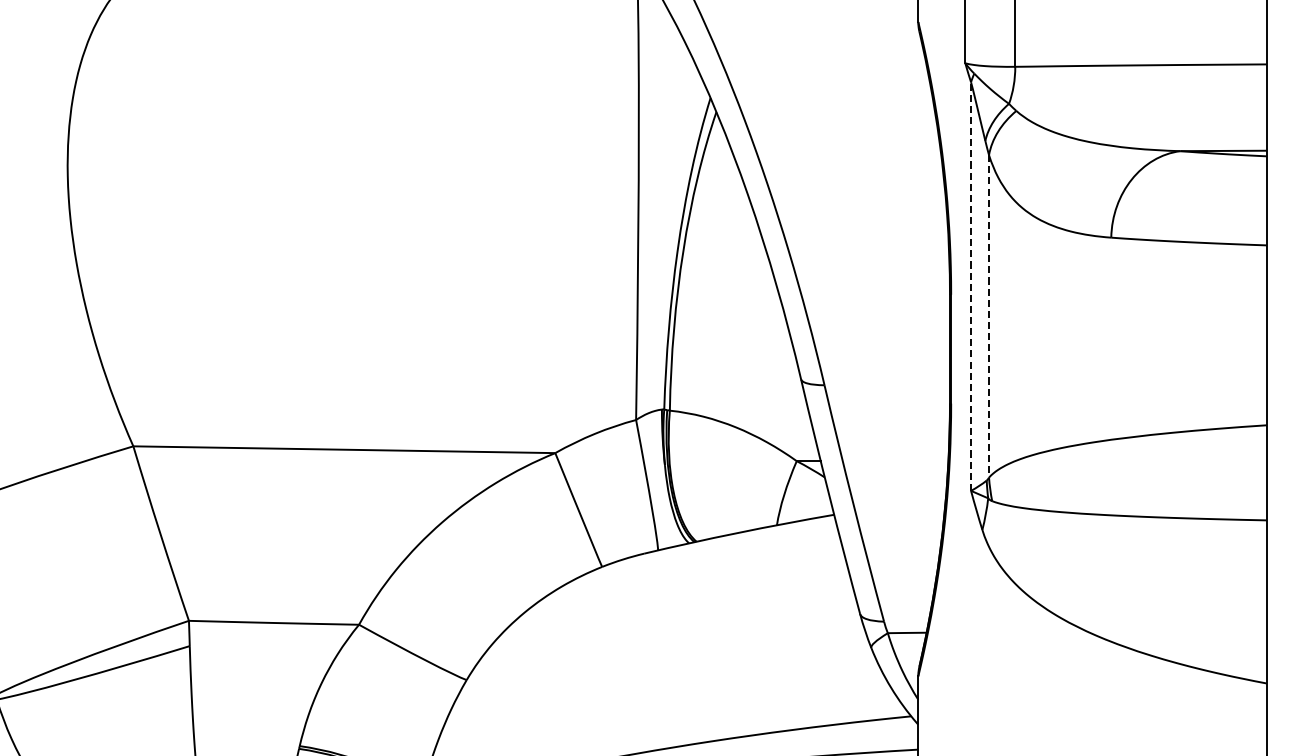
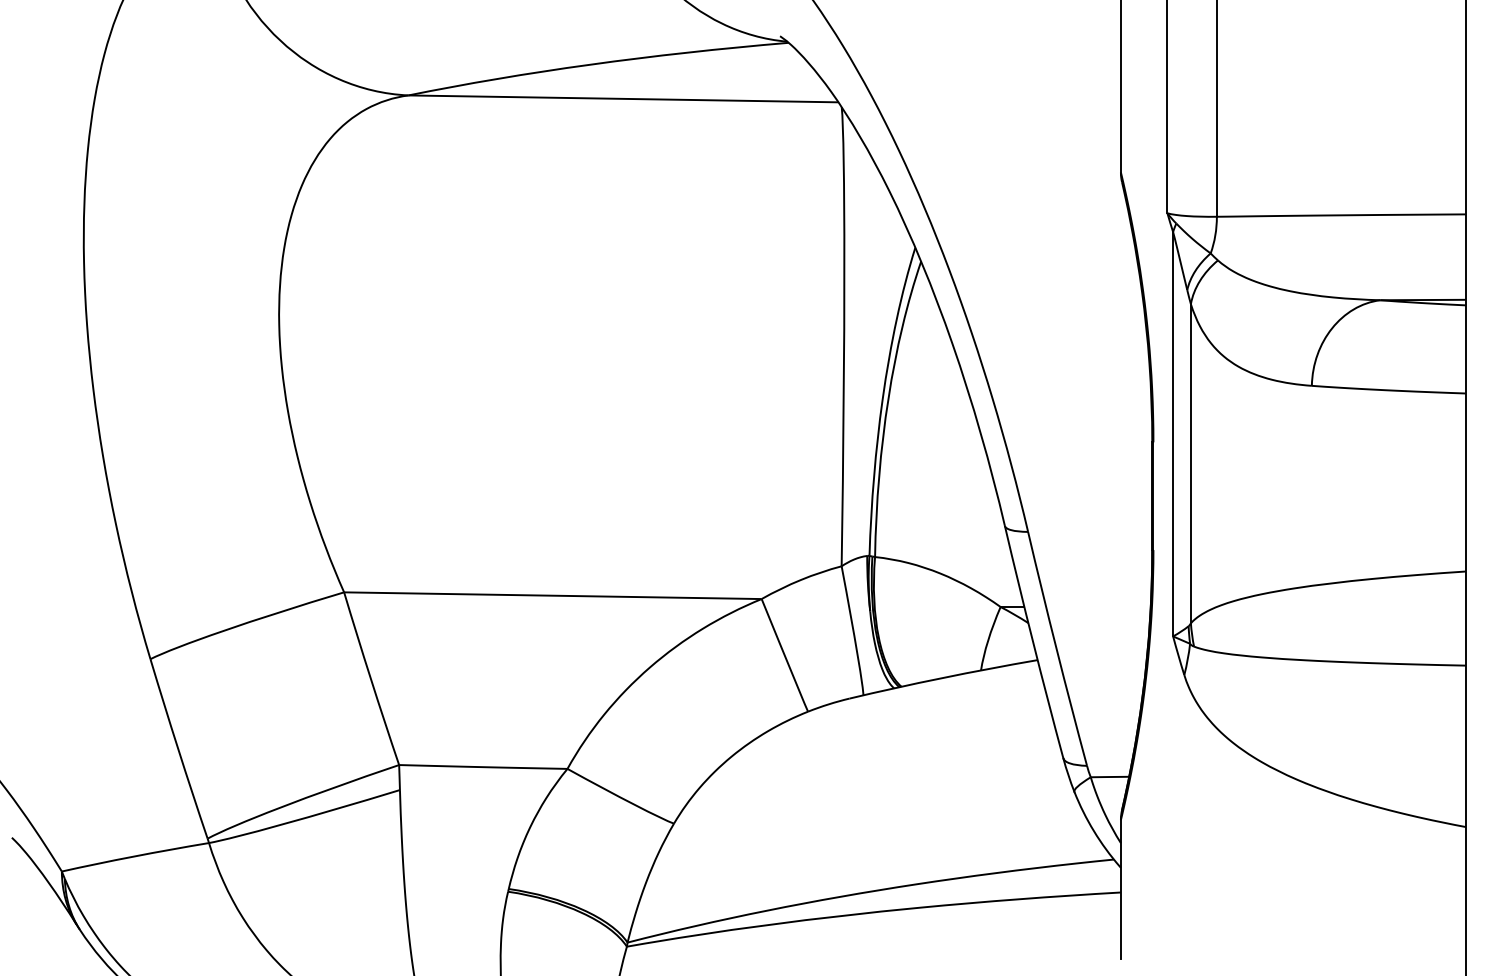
line: (971, 285) -> (1173, 433), dashed -> solid
line: (988, 316) -> (1190, 463), dashed -> solid

